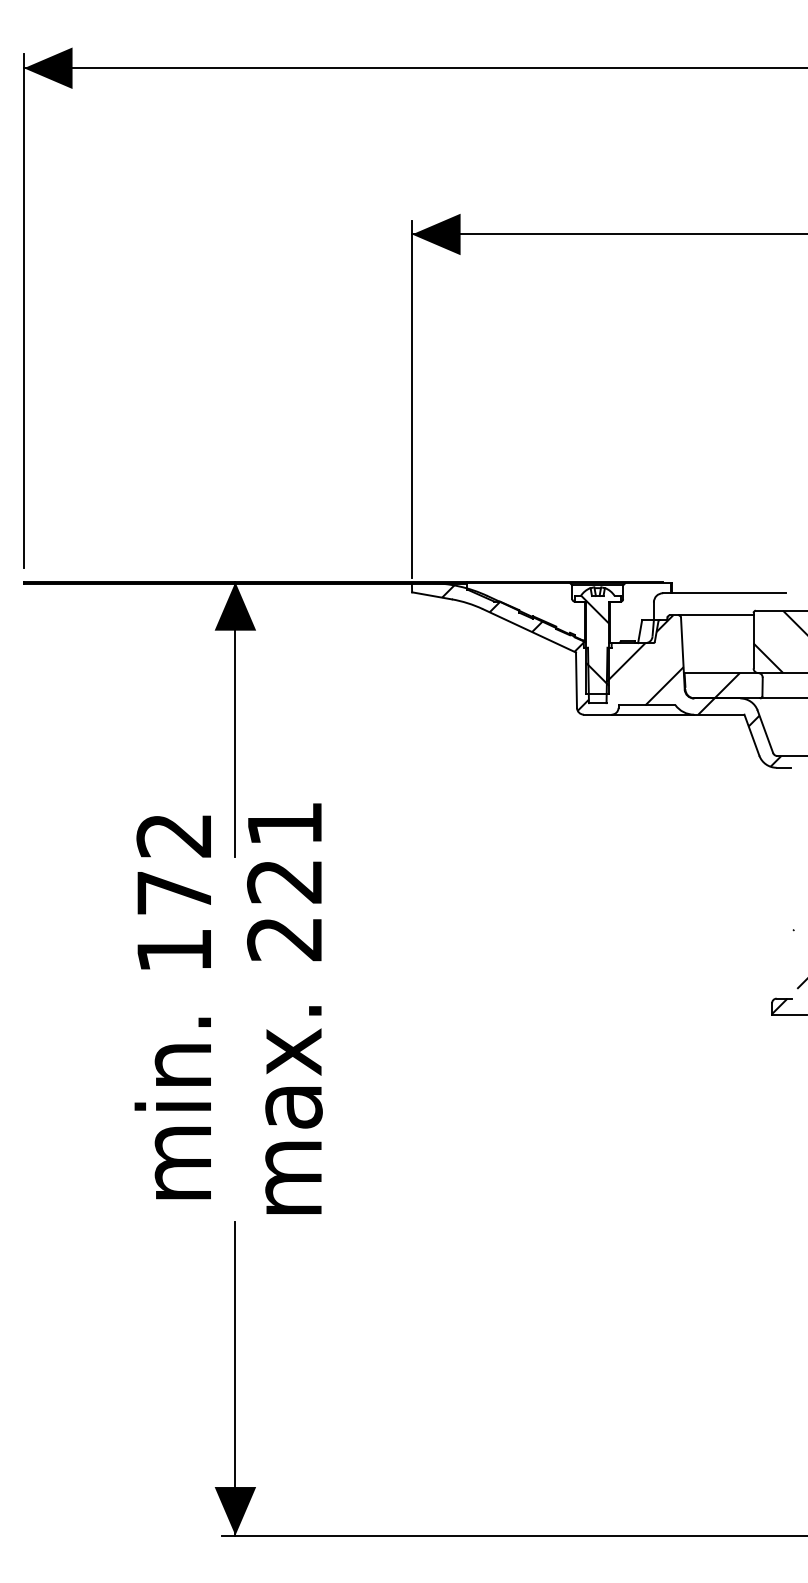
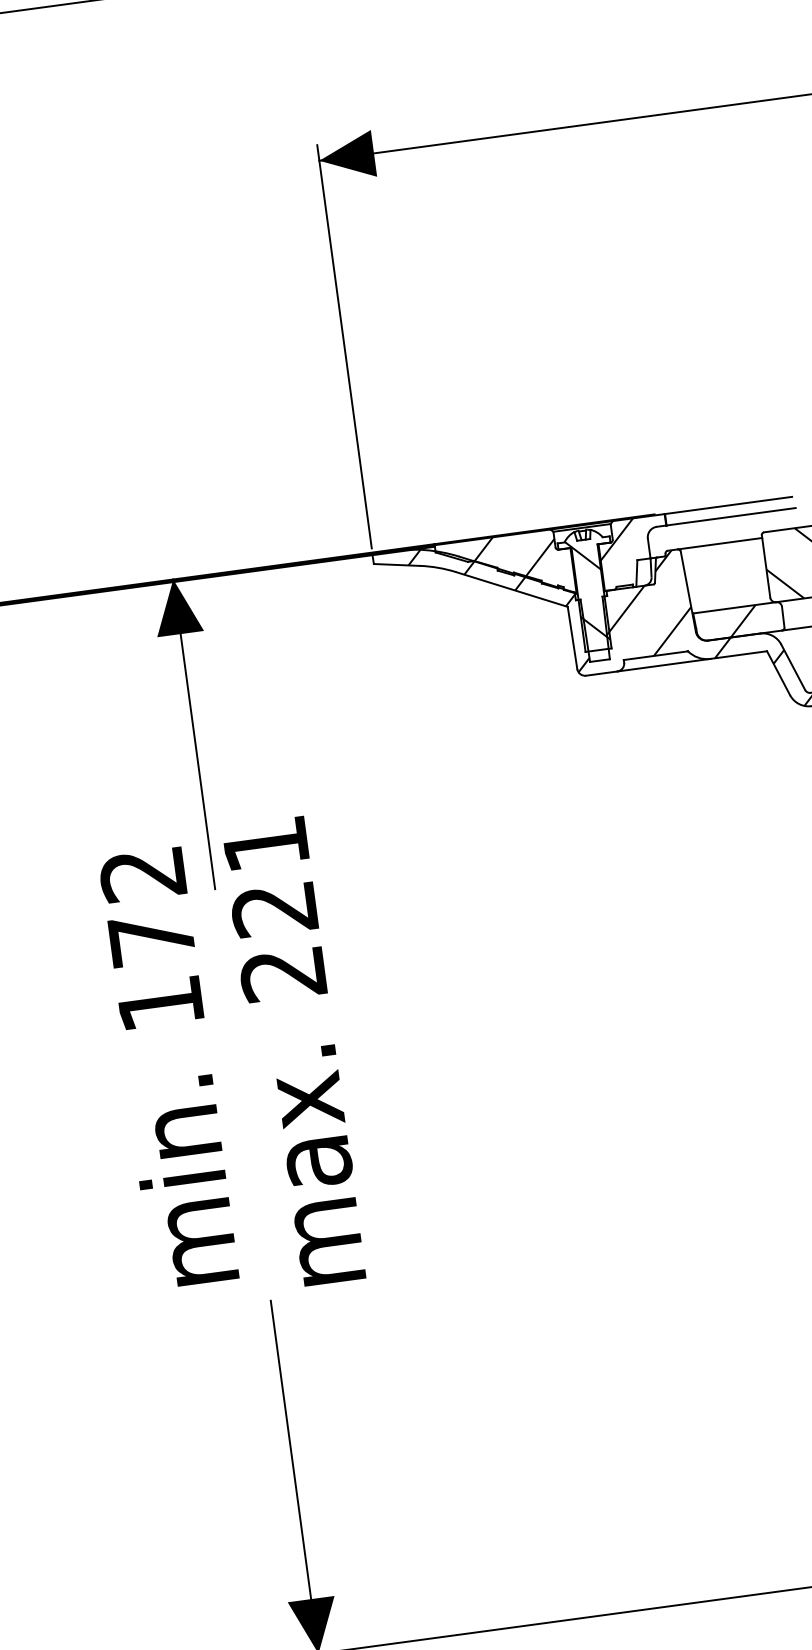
line: (728, 583) -> (729, 505), added
hatch: (626, 599) -> (616, 539), added
hatch: (542, 612) -> (523, 566), added

